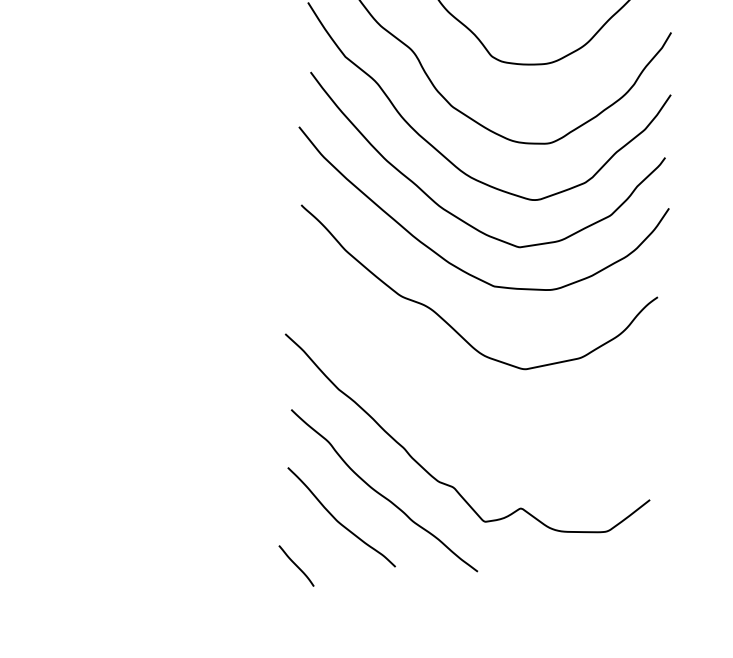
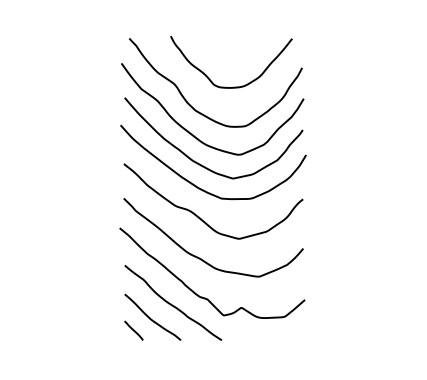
curve: (450, 406) -> (203, 259), added
line: (295, 565) -> (133, 330), moved

